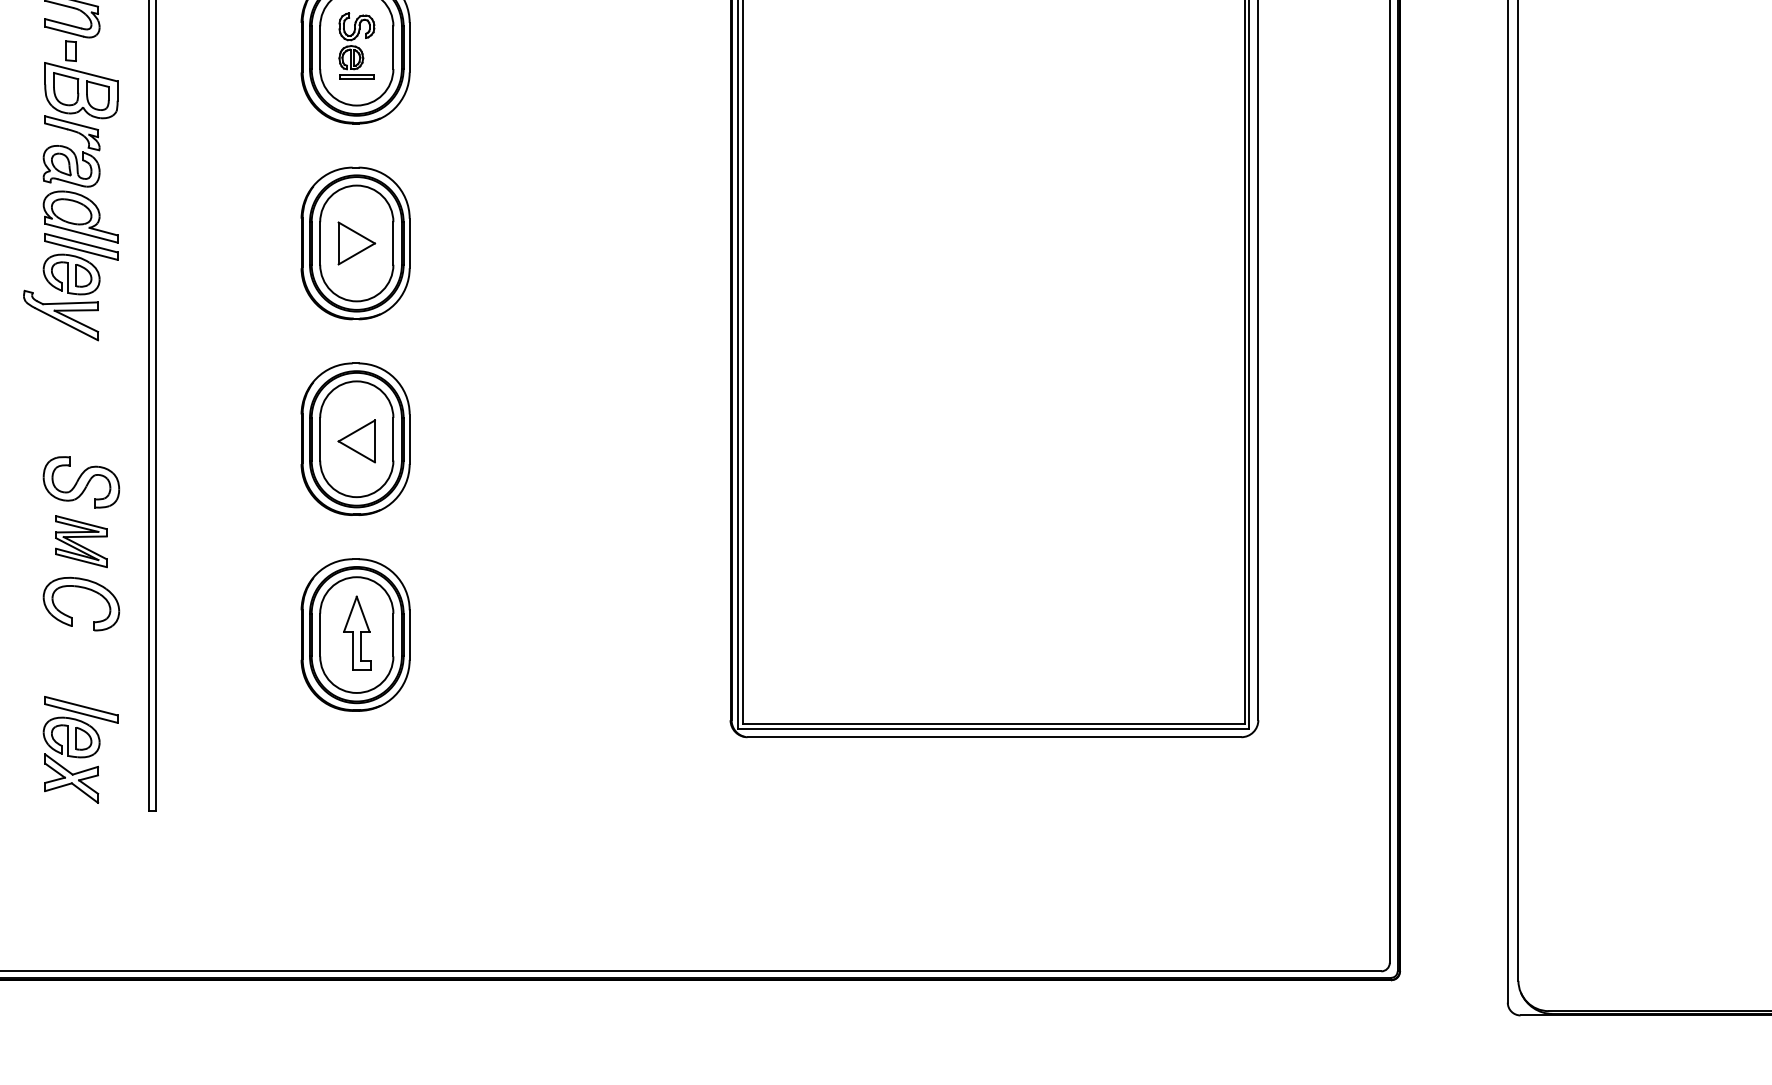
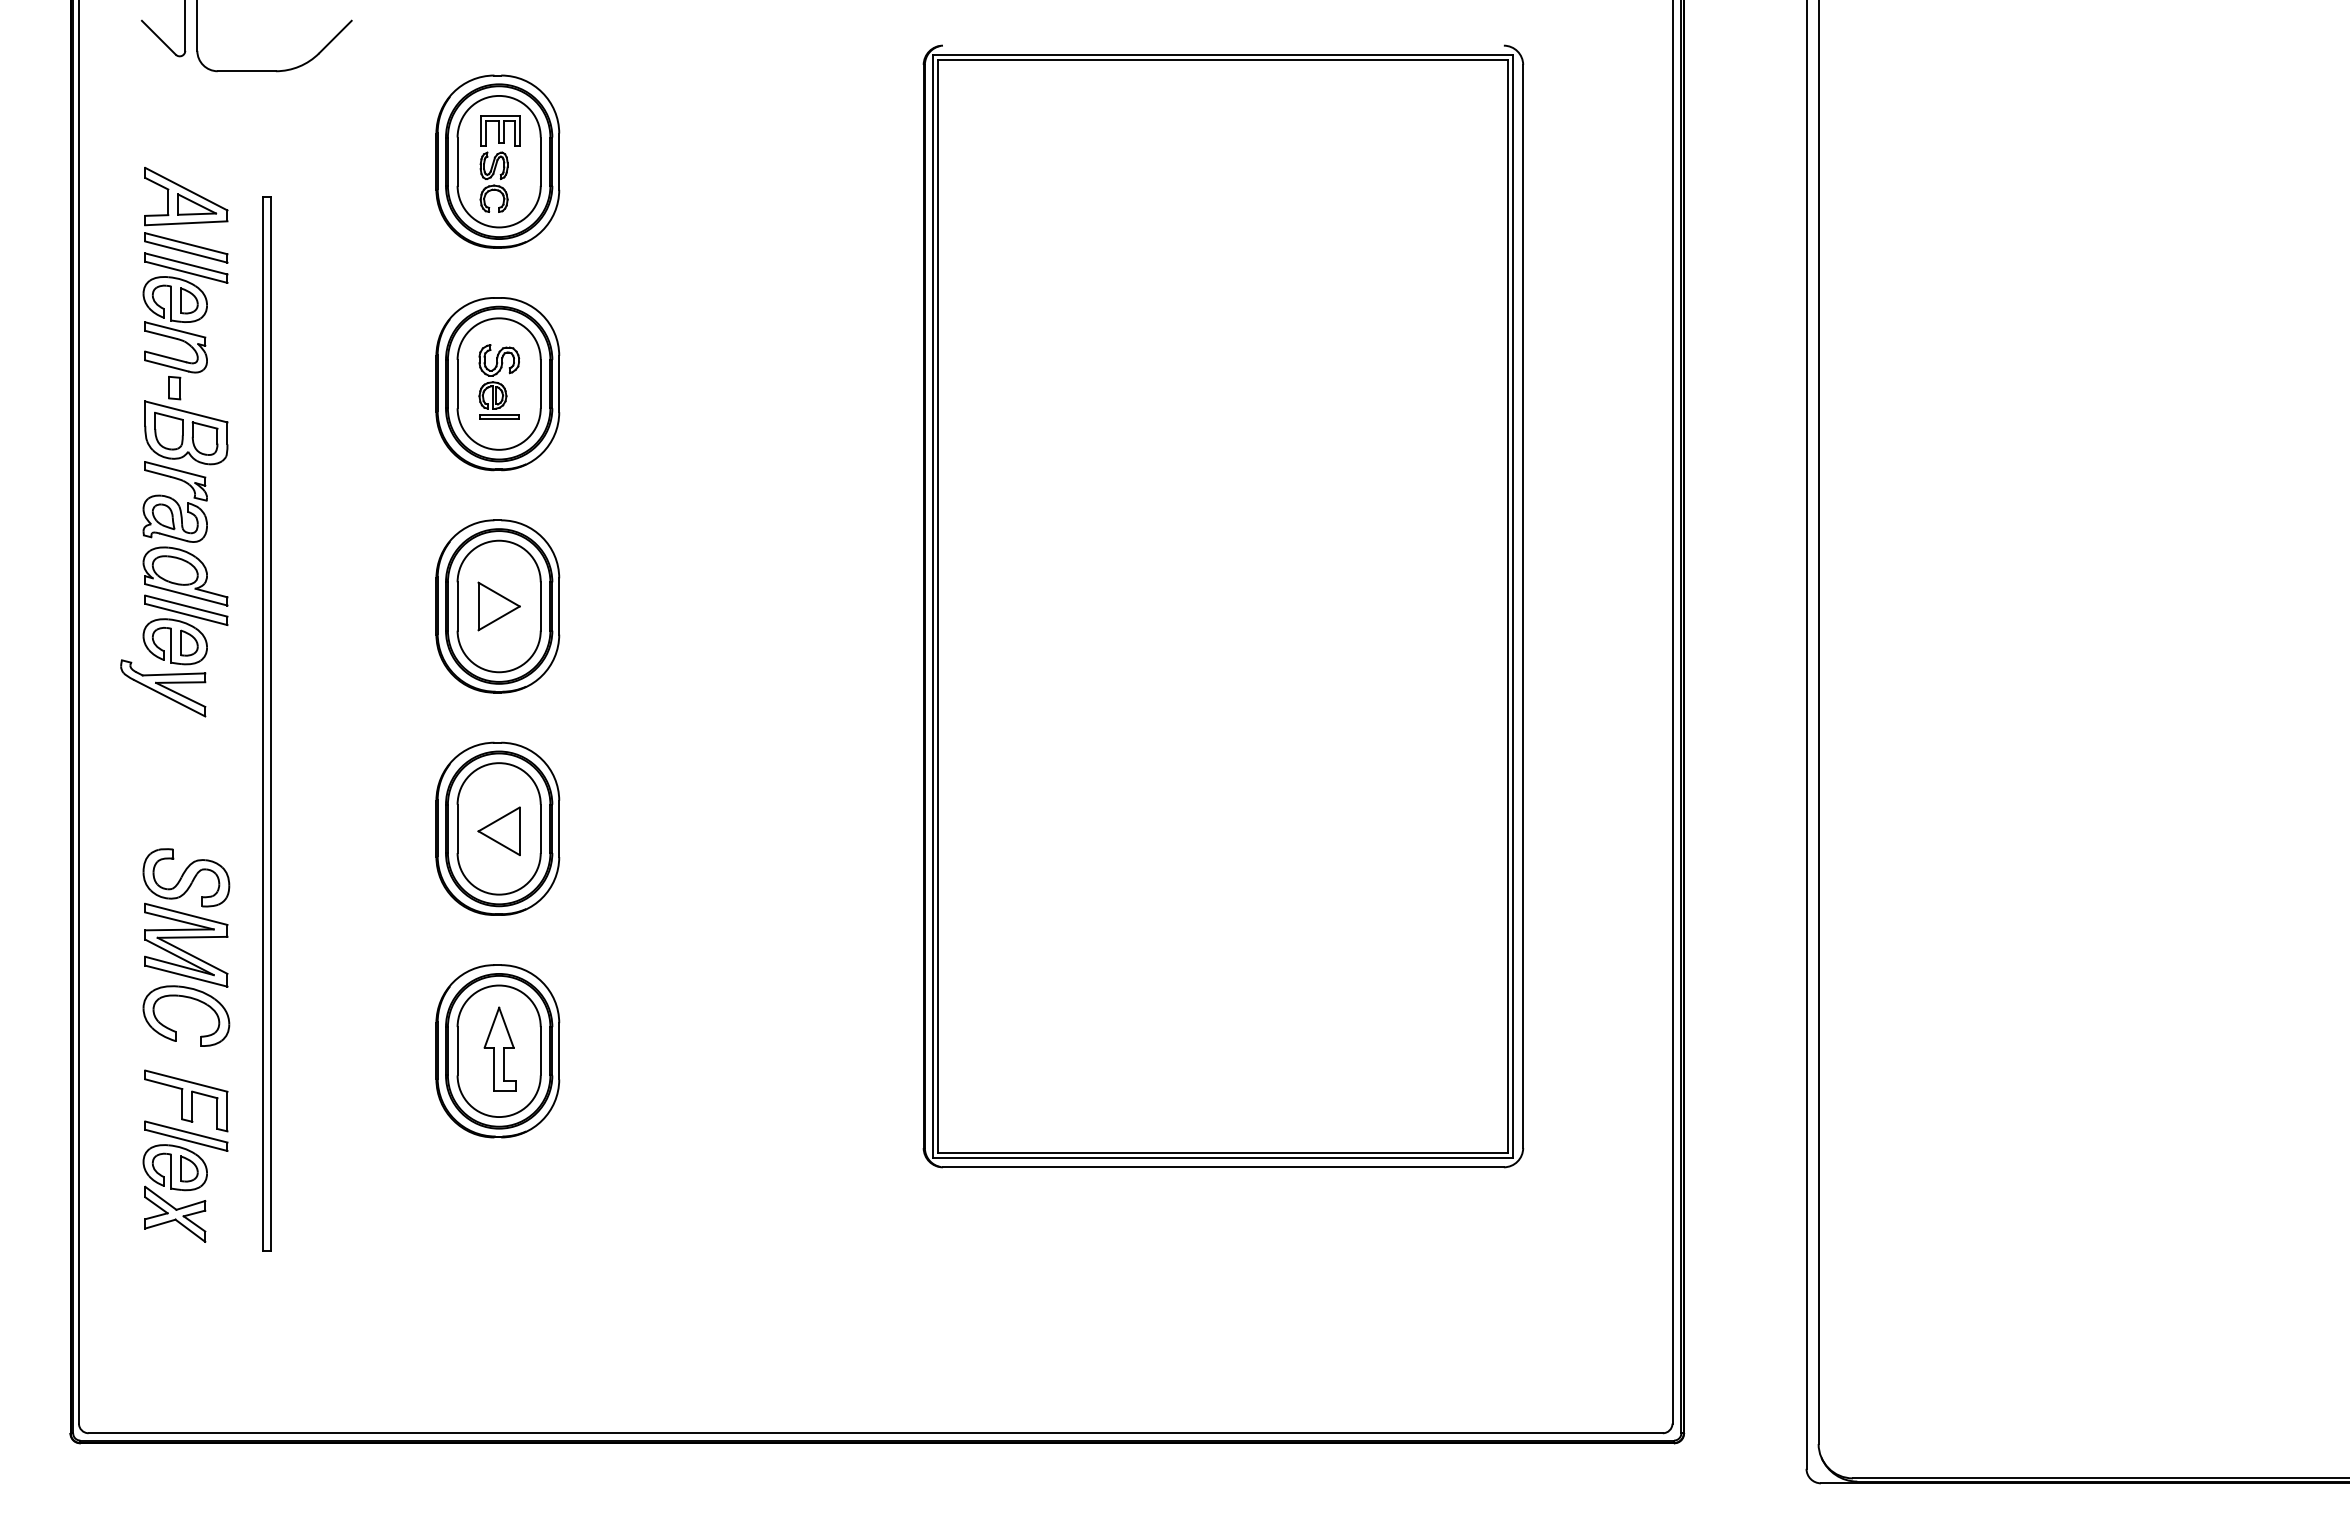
part: (81, 541) -> (186, 944), size x1.43
part: (81, 678) -> (186, 1100), added

